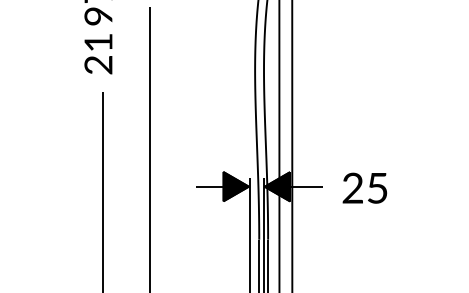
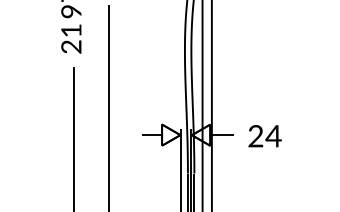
fill: (235, 186) -> (170, 134), removed
fill: (277, 186) -> (201, 134), removed
text: (377, 188) -> (273, 136), 25 -> 24

